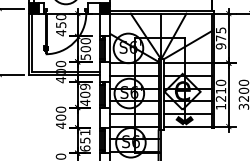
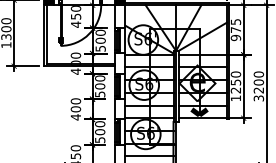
text: (220, 90) -> (235, 82), 1210 -> 1250
text: (85, 94) -> (100, 86), 409 -> 500
text: (85, 140) -> (100, 132), 651 -> 500

